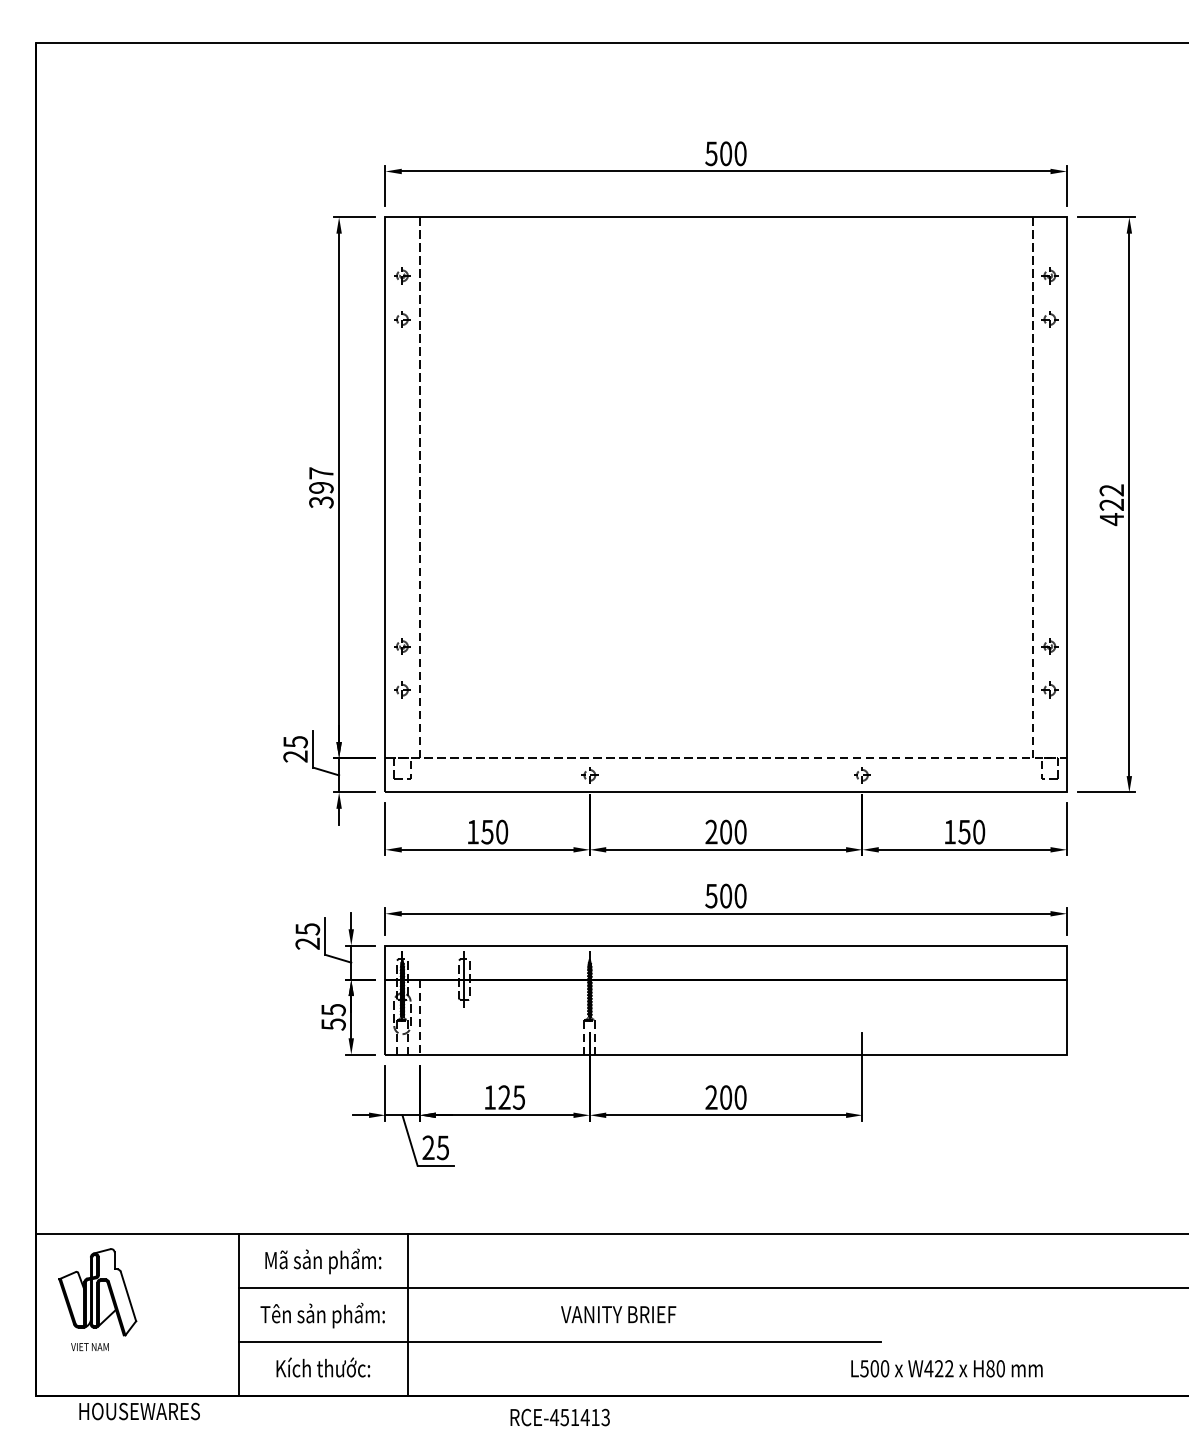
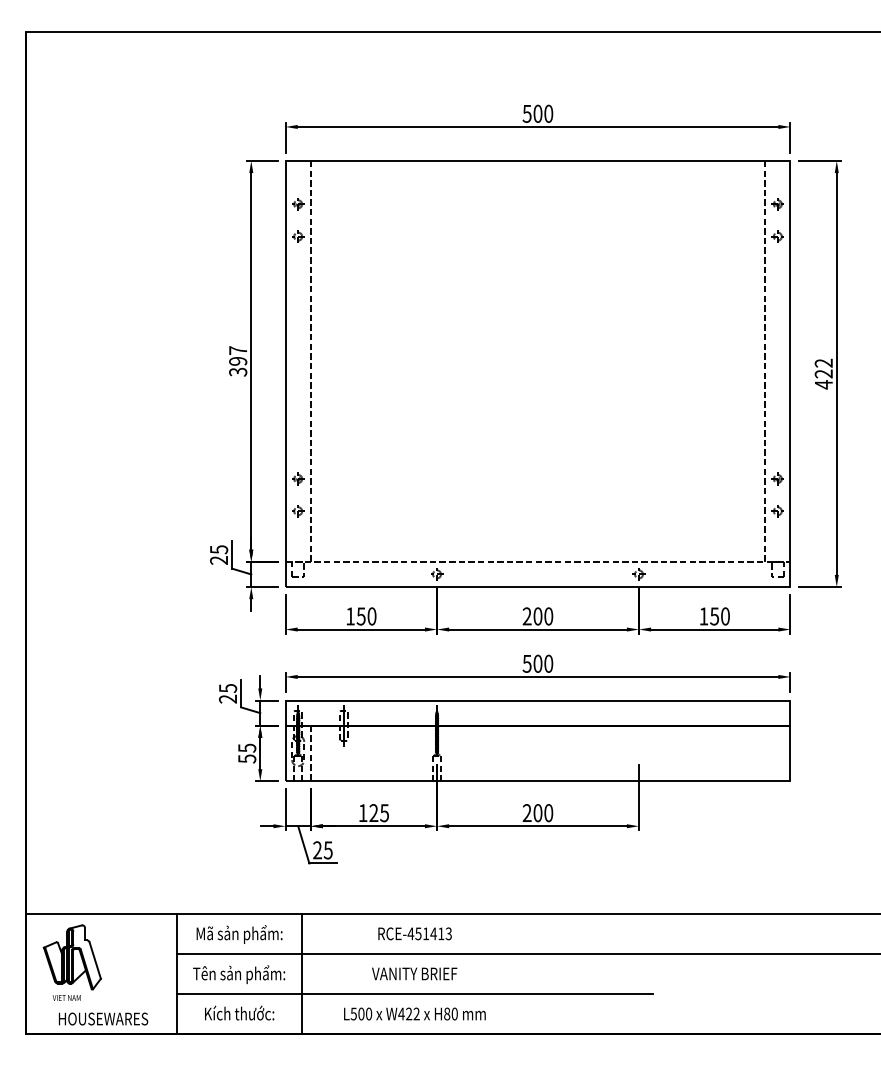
text: (618, 1314) -> (414, 973), moved
text: (946, 1368) -> (414, 1013), moved
text: (139, 1411) -> (103, 1019), moved
text: (559, 1417) -> (414, 933), moved

